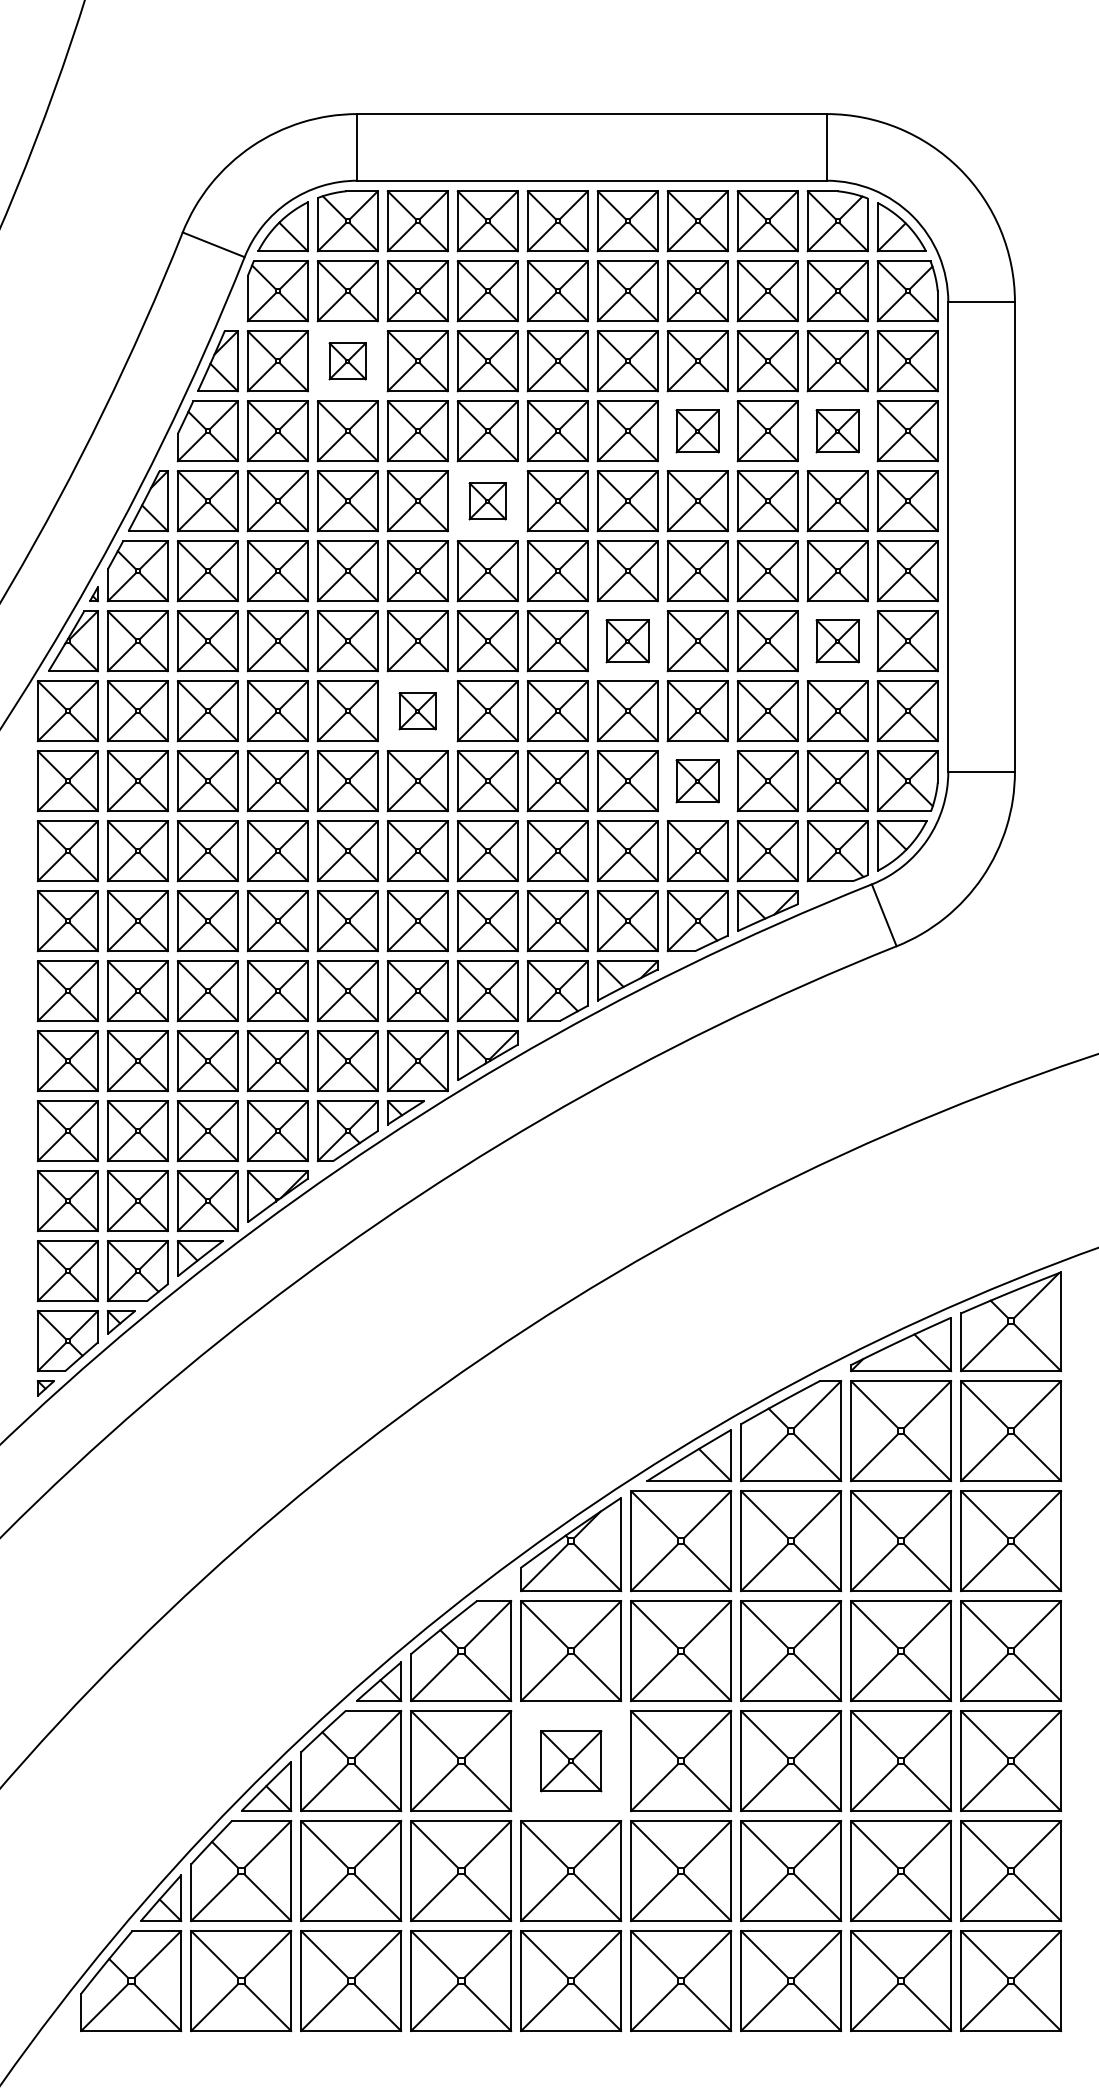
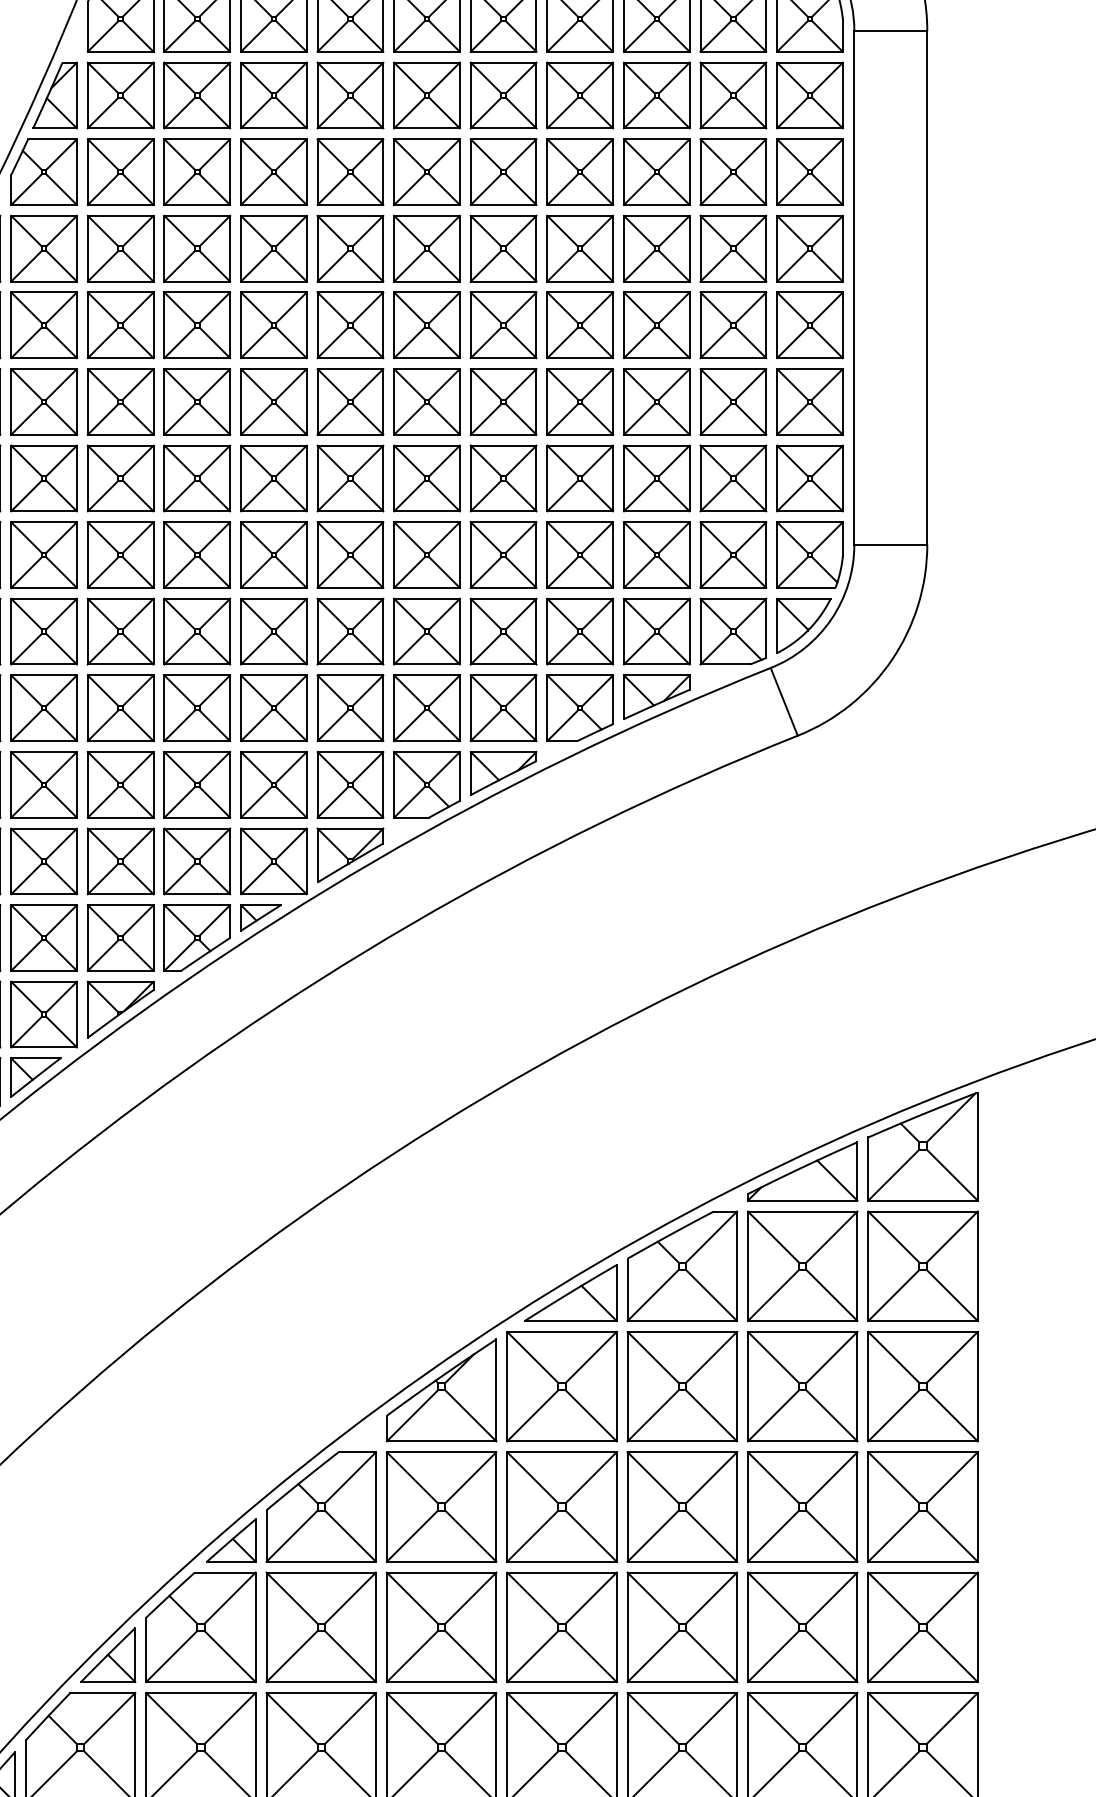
part: (347, 361) -> (196, 95), size x1.67
part: (697, 431) -> (579, 172), size x1.43
part: (837, 431) -> (733, 172), size x1.43
part: (487, 501) -> (350, 249), size x1.67
part: (627, 641) -> (503, 402), size x1.43
part: (837, 641) -> (733, 402), size x1.43
part: (417, 711) -> (273, 478), size x1.67
part: (697, 781) -> (579, 555), size x1.43
part: (571, 1761) -> (442, 1627), size x1.67

